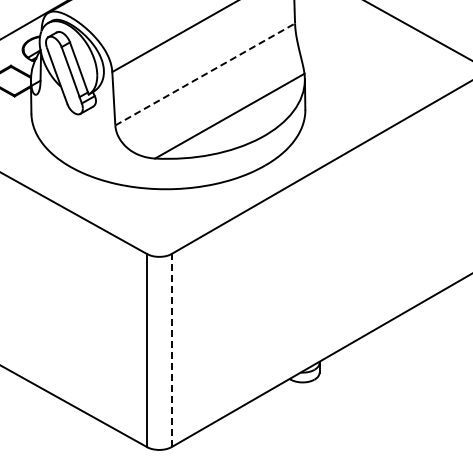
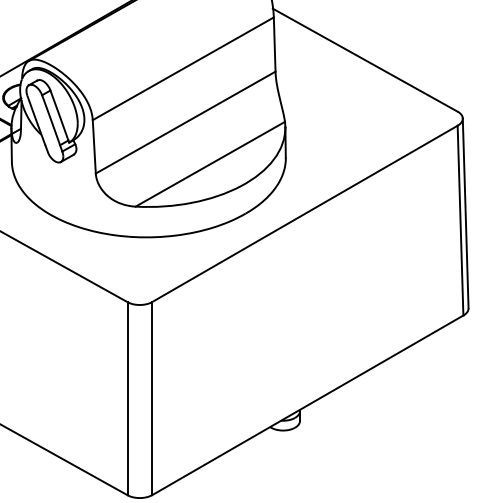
line: (206, 74) -> (186, 122), dashed -> solid
line: (172, 350) -> (152, 398), dashed -> solid

